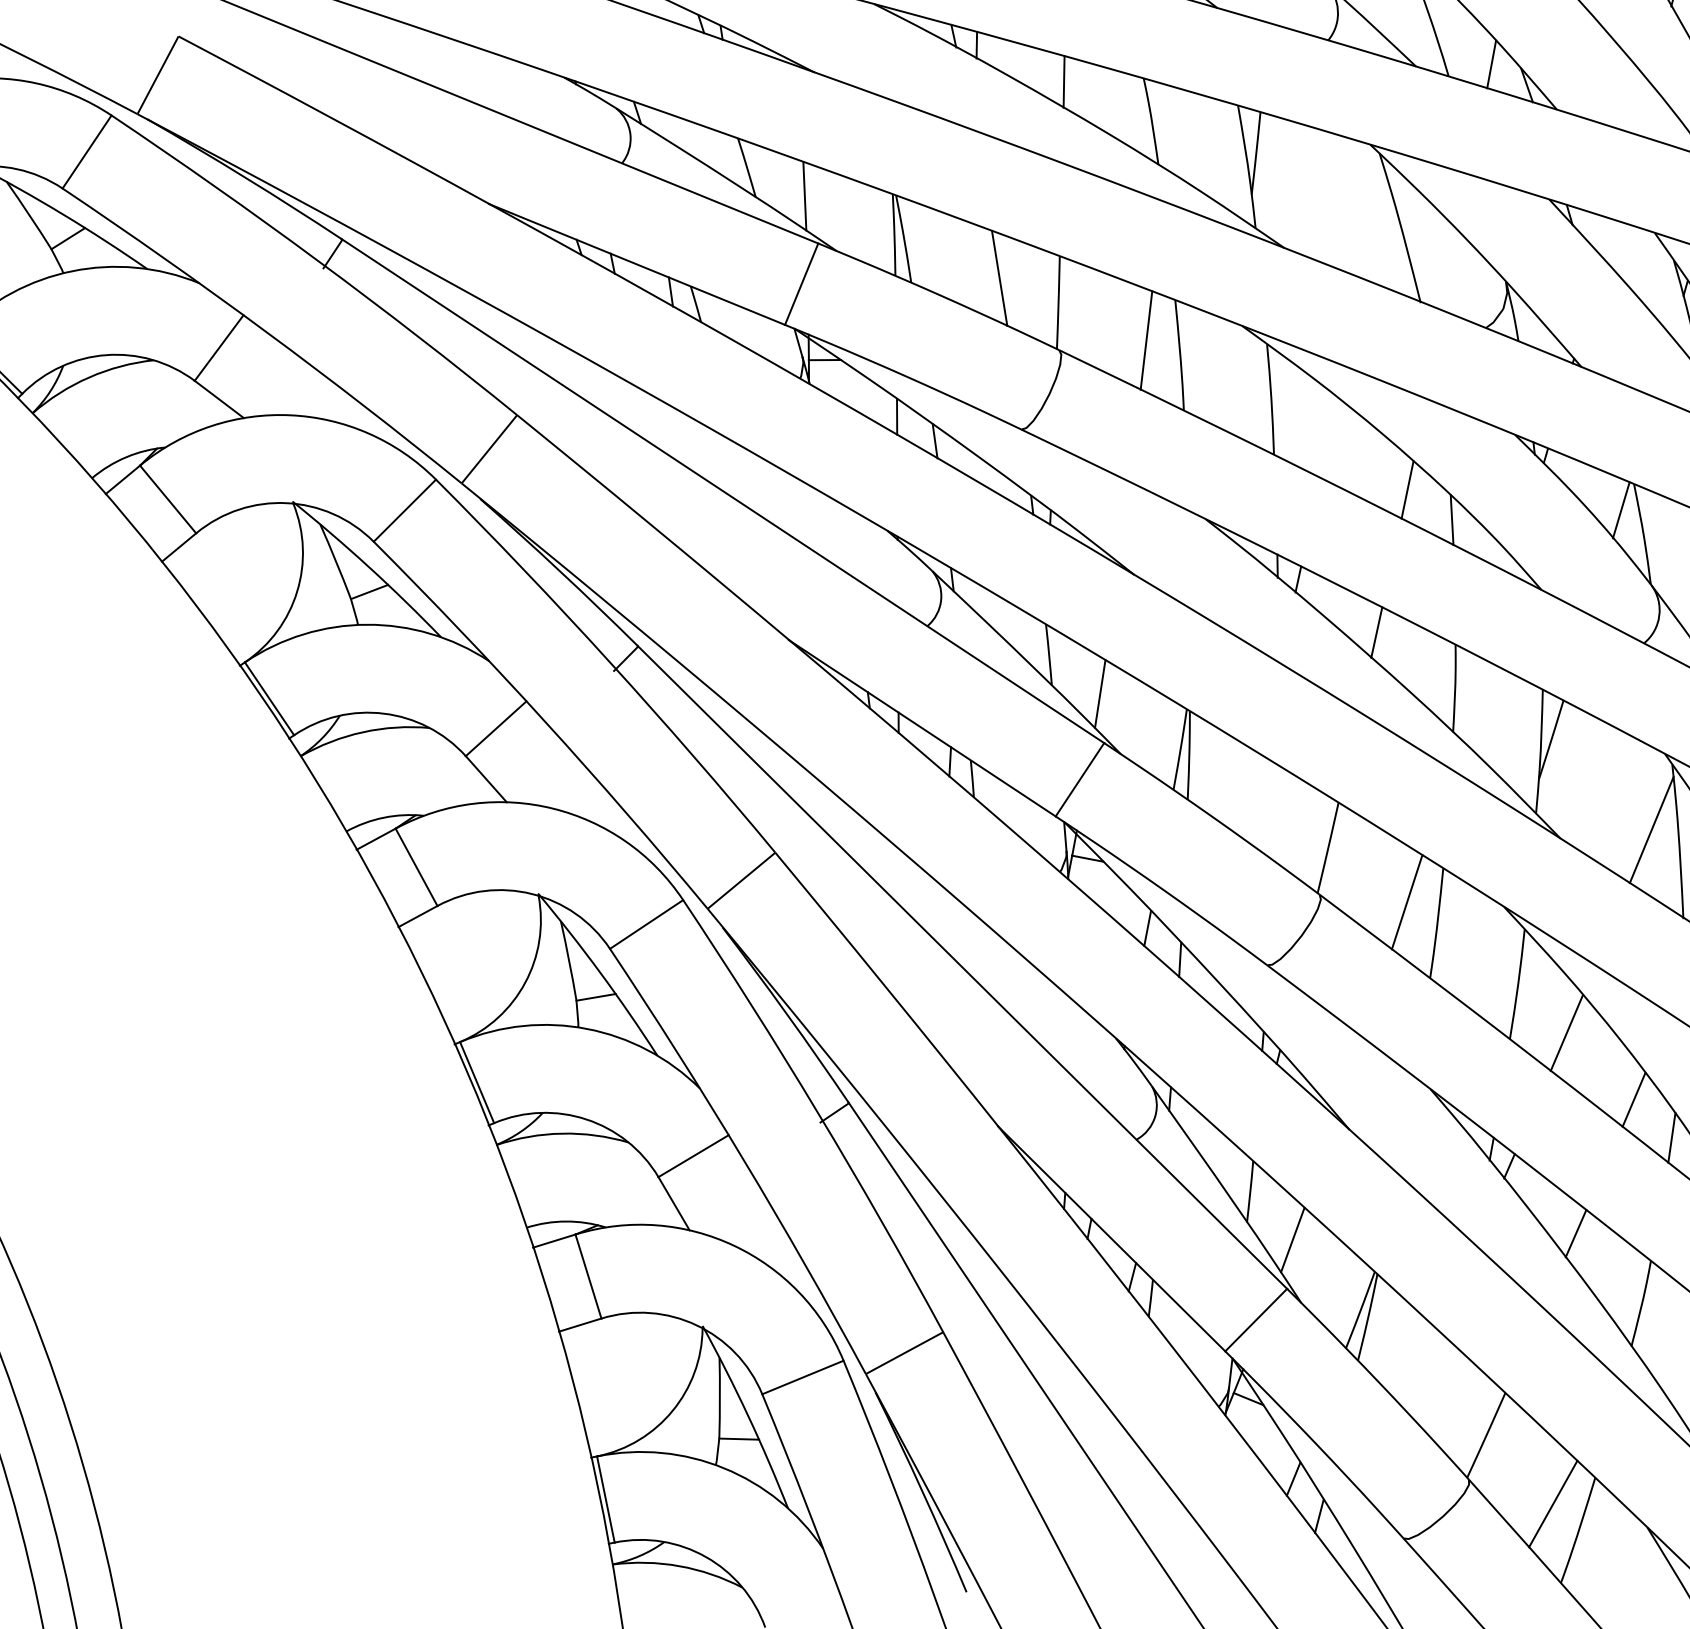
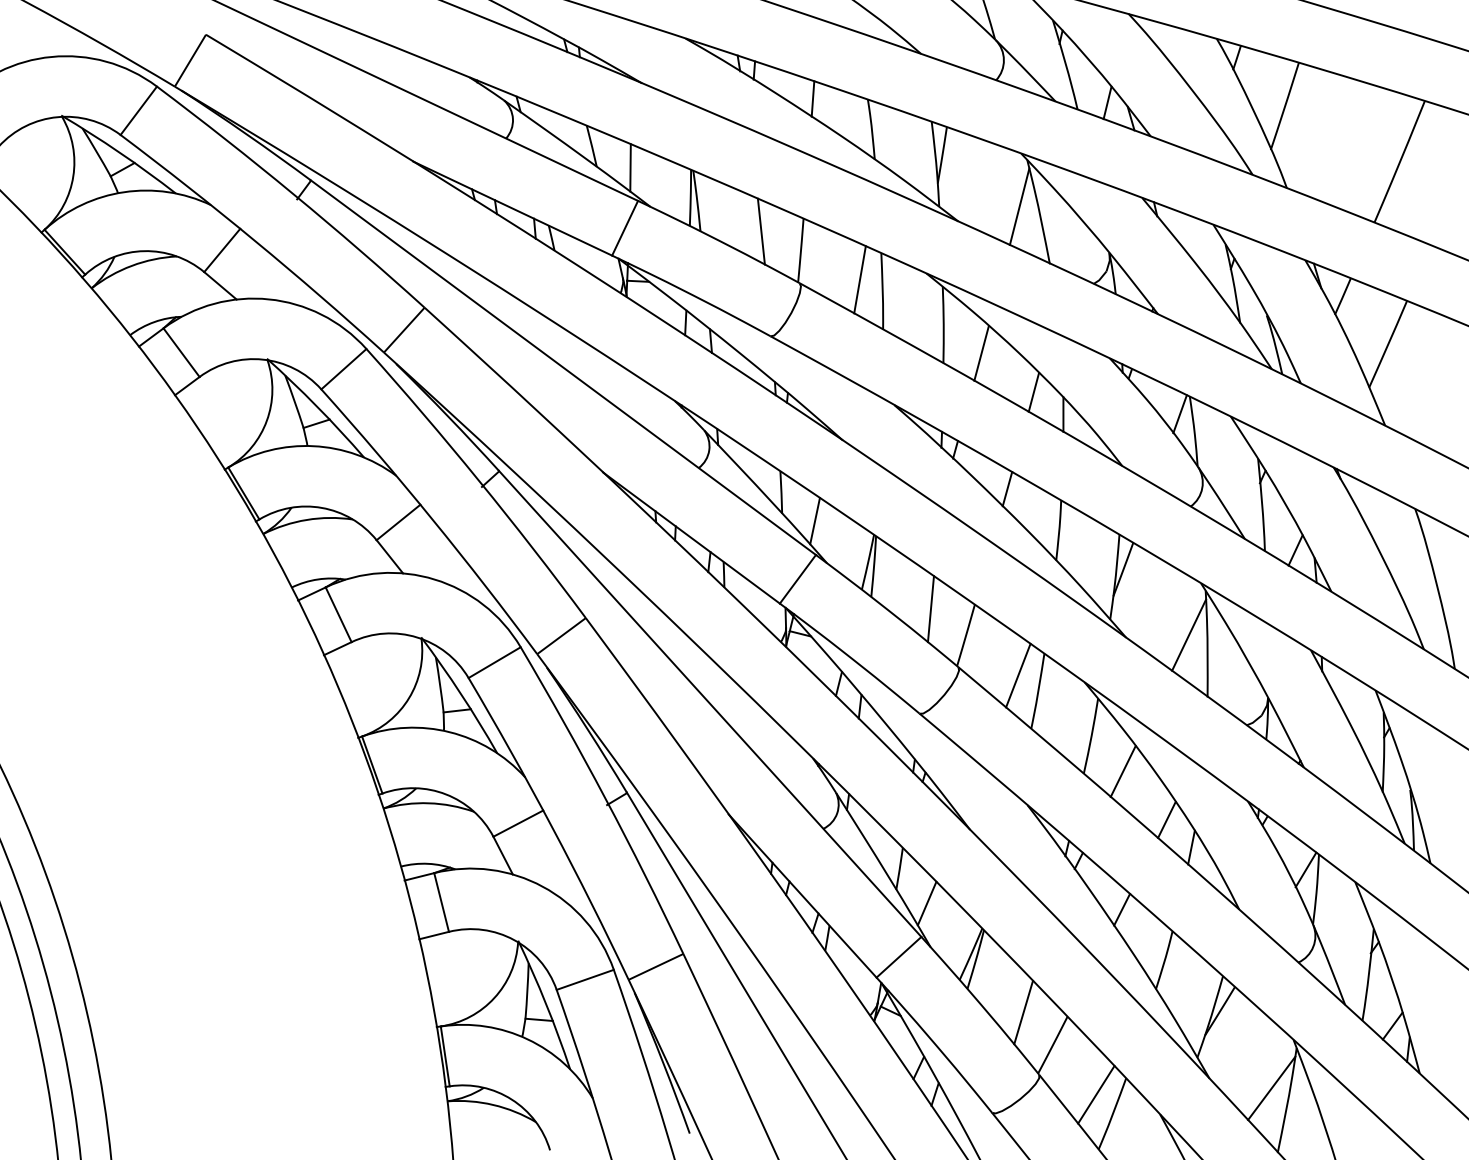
line: (1372, 221) -> (1019, 206), added
line: (1328, 436) -> (981, 352), added
line: (1274, 813) -> (930, 609), added
line: (1441, 1390) -> (1023, 1012), added

